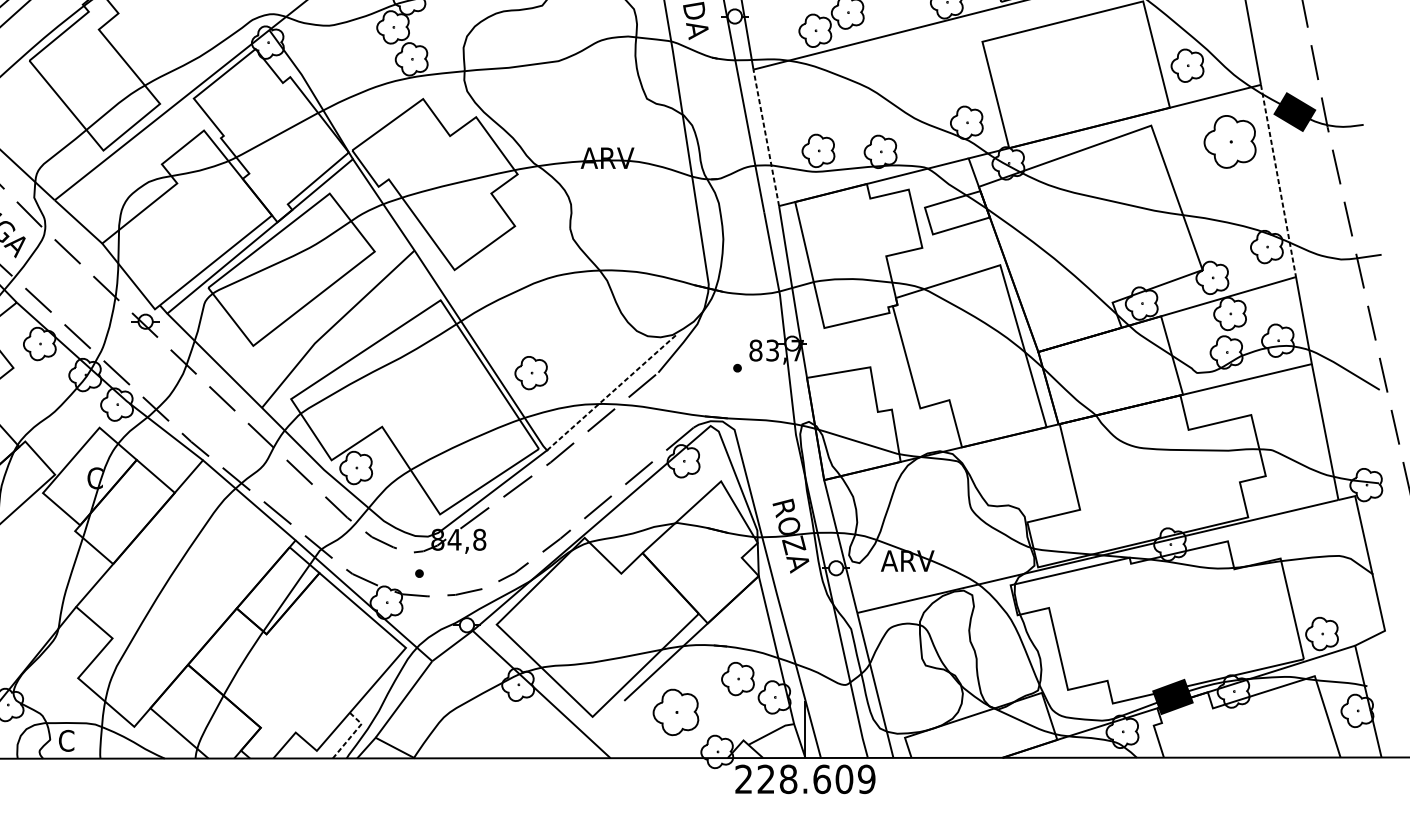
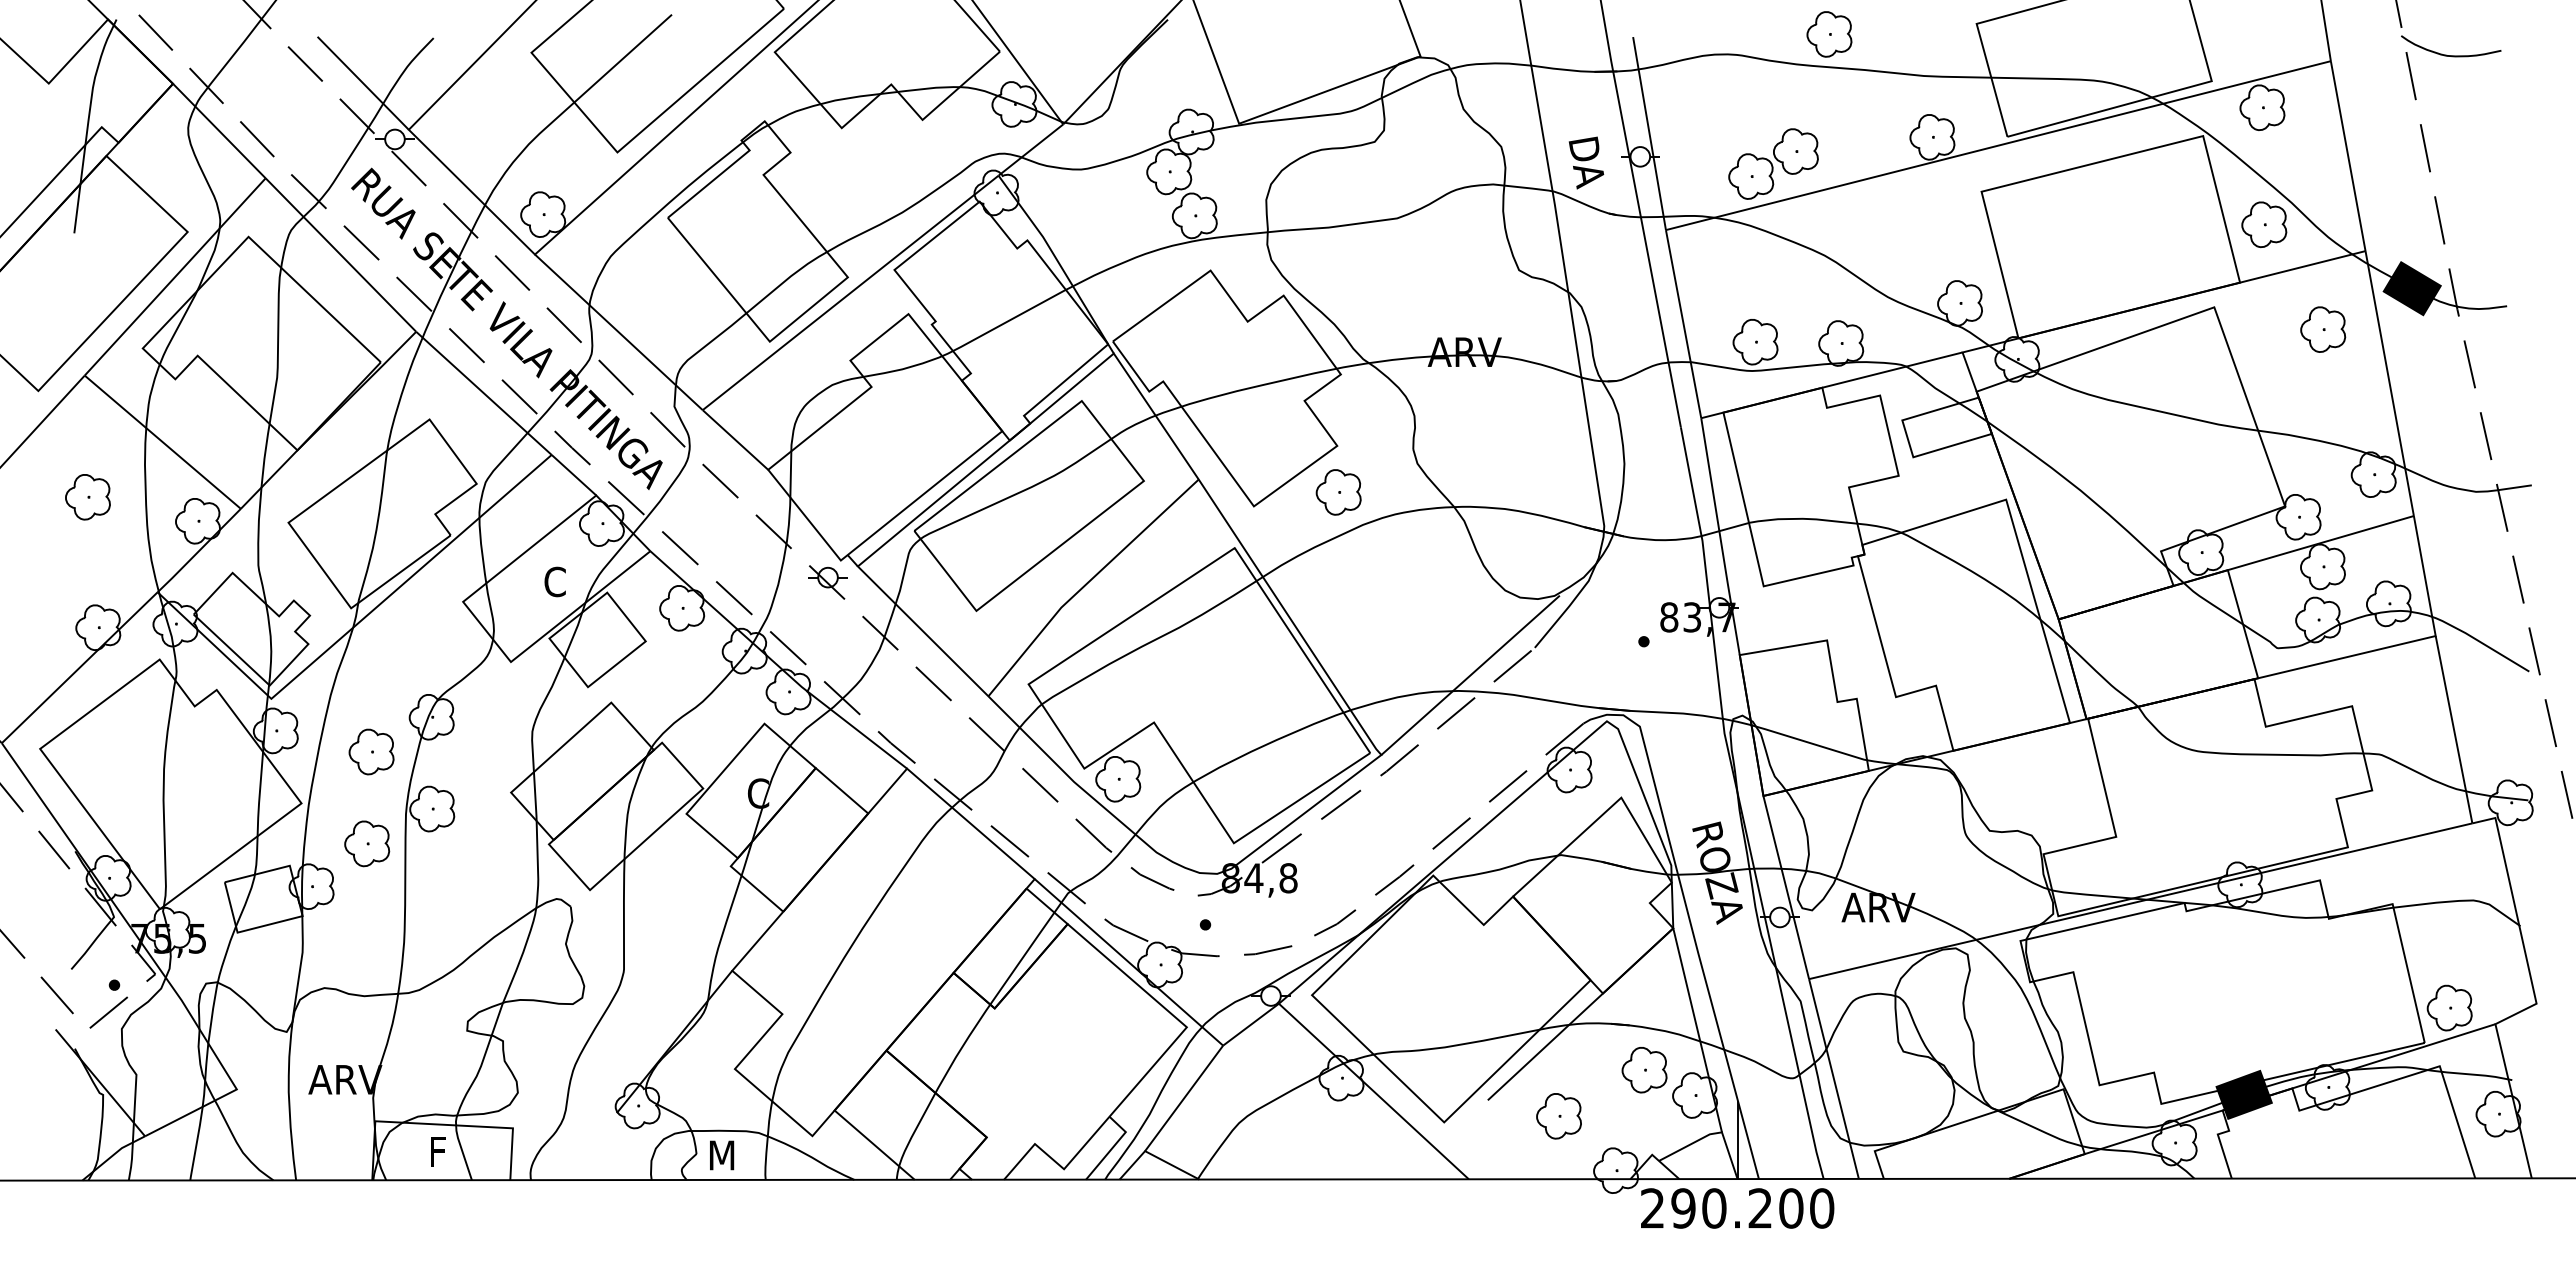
line: (766, 138) -> (1683, 324), dashed -> solid
part: (1230, 141) -> (2323, 329), size x0.62
line: (1278, 180) -> (2389, 383), dashed -> solid
part: (531, 373) -> (1338, 492), moved
line: (611, 392) -> (1470, 675), dashed -> solid
part: (675, 712) -> (1558, 1116), size x0.71
line: (352, 734) -> (1113, 1146), dashed -> solid
text: (68, 740) -> (721, 1155), C -> M
text: (816, 779) -> (1752, 1208), 228.609 -> 290.200

